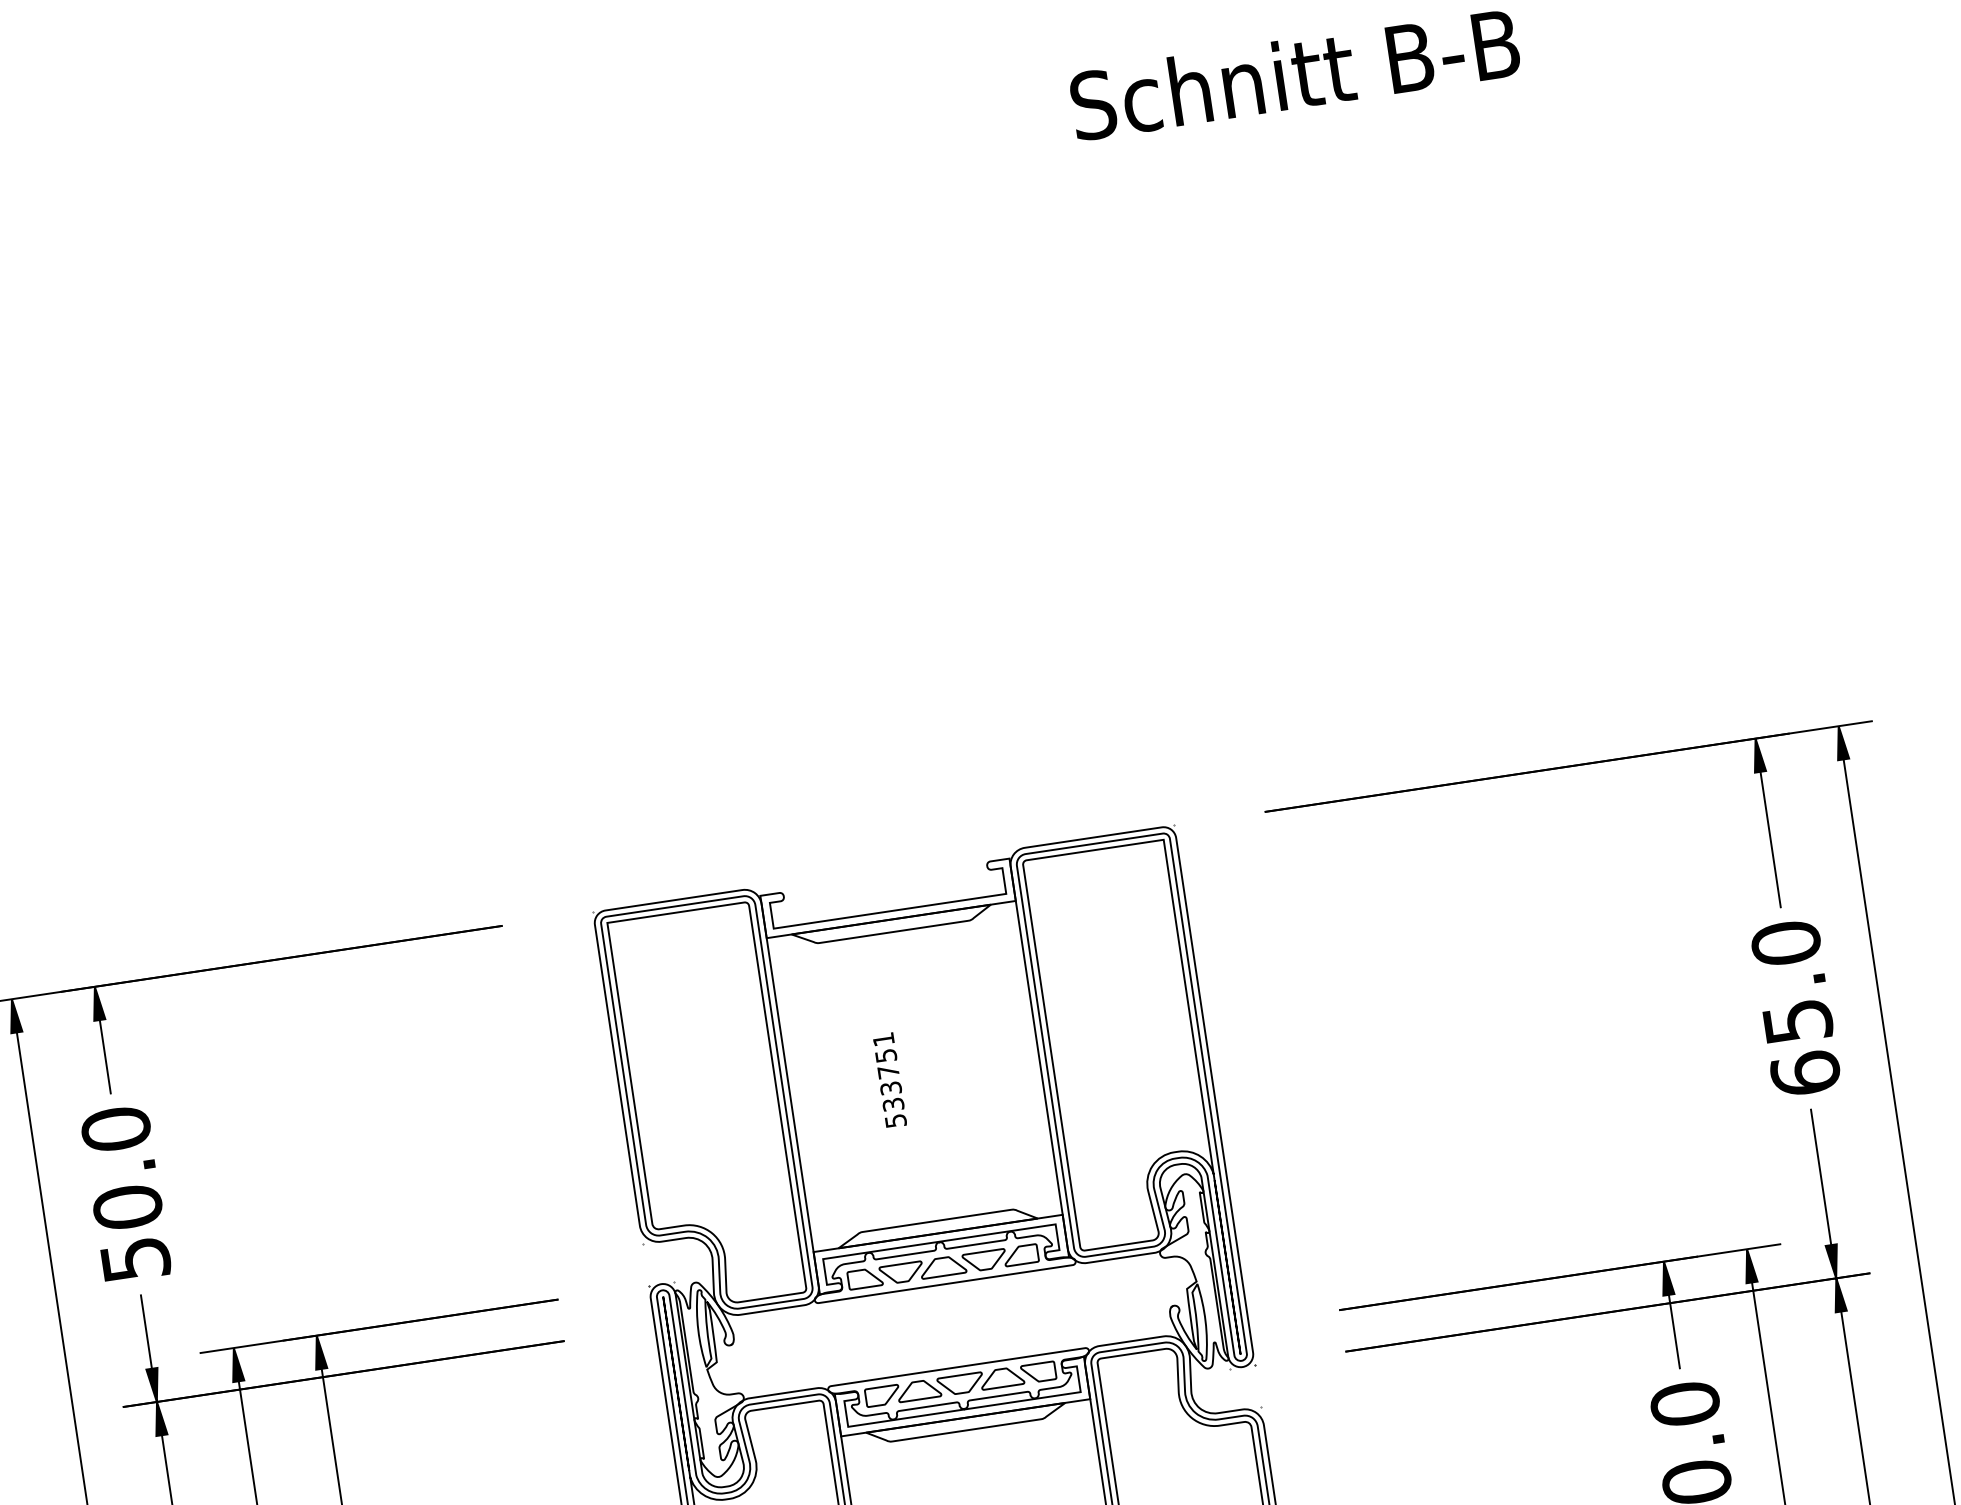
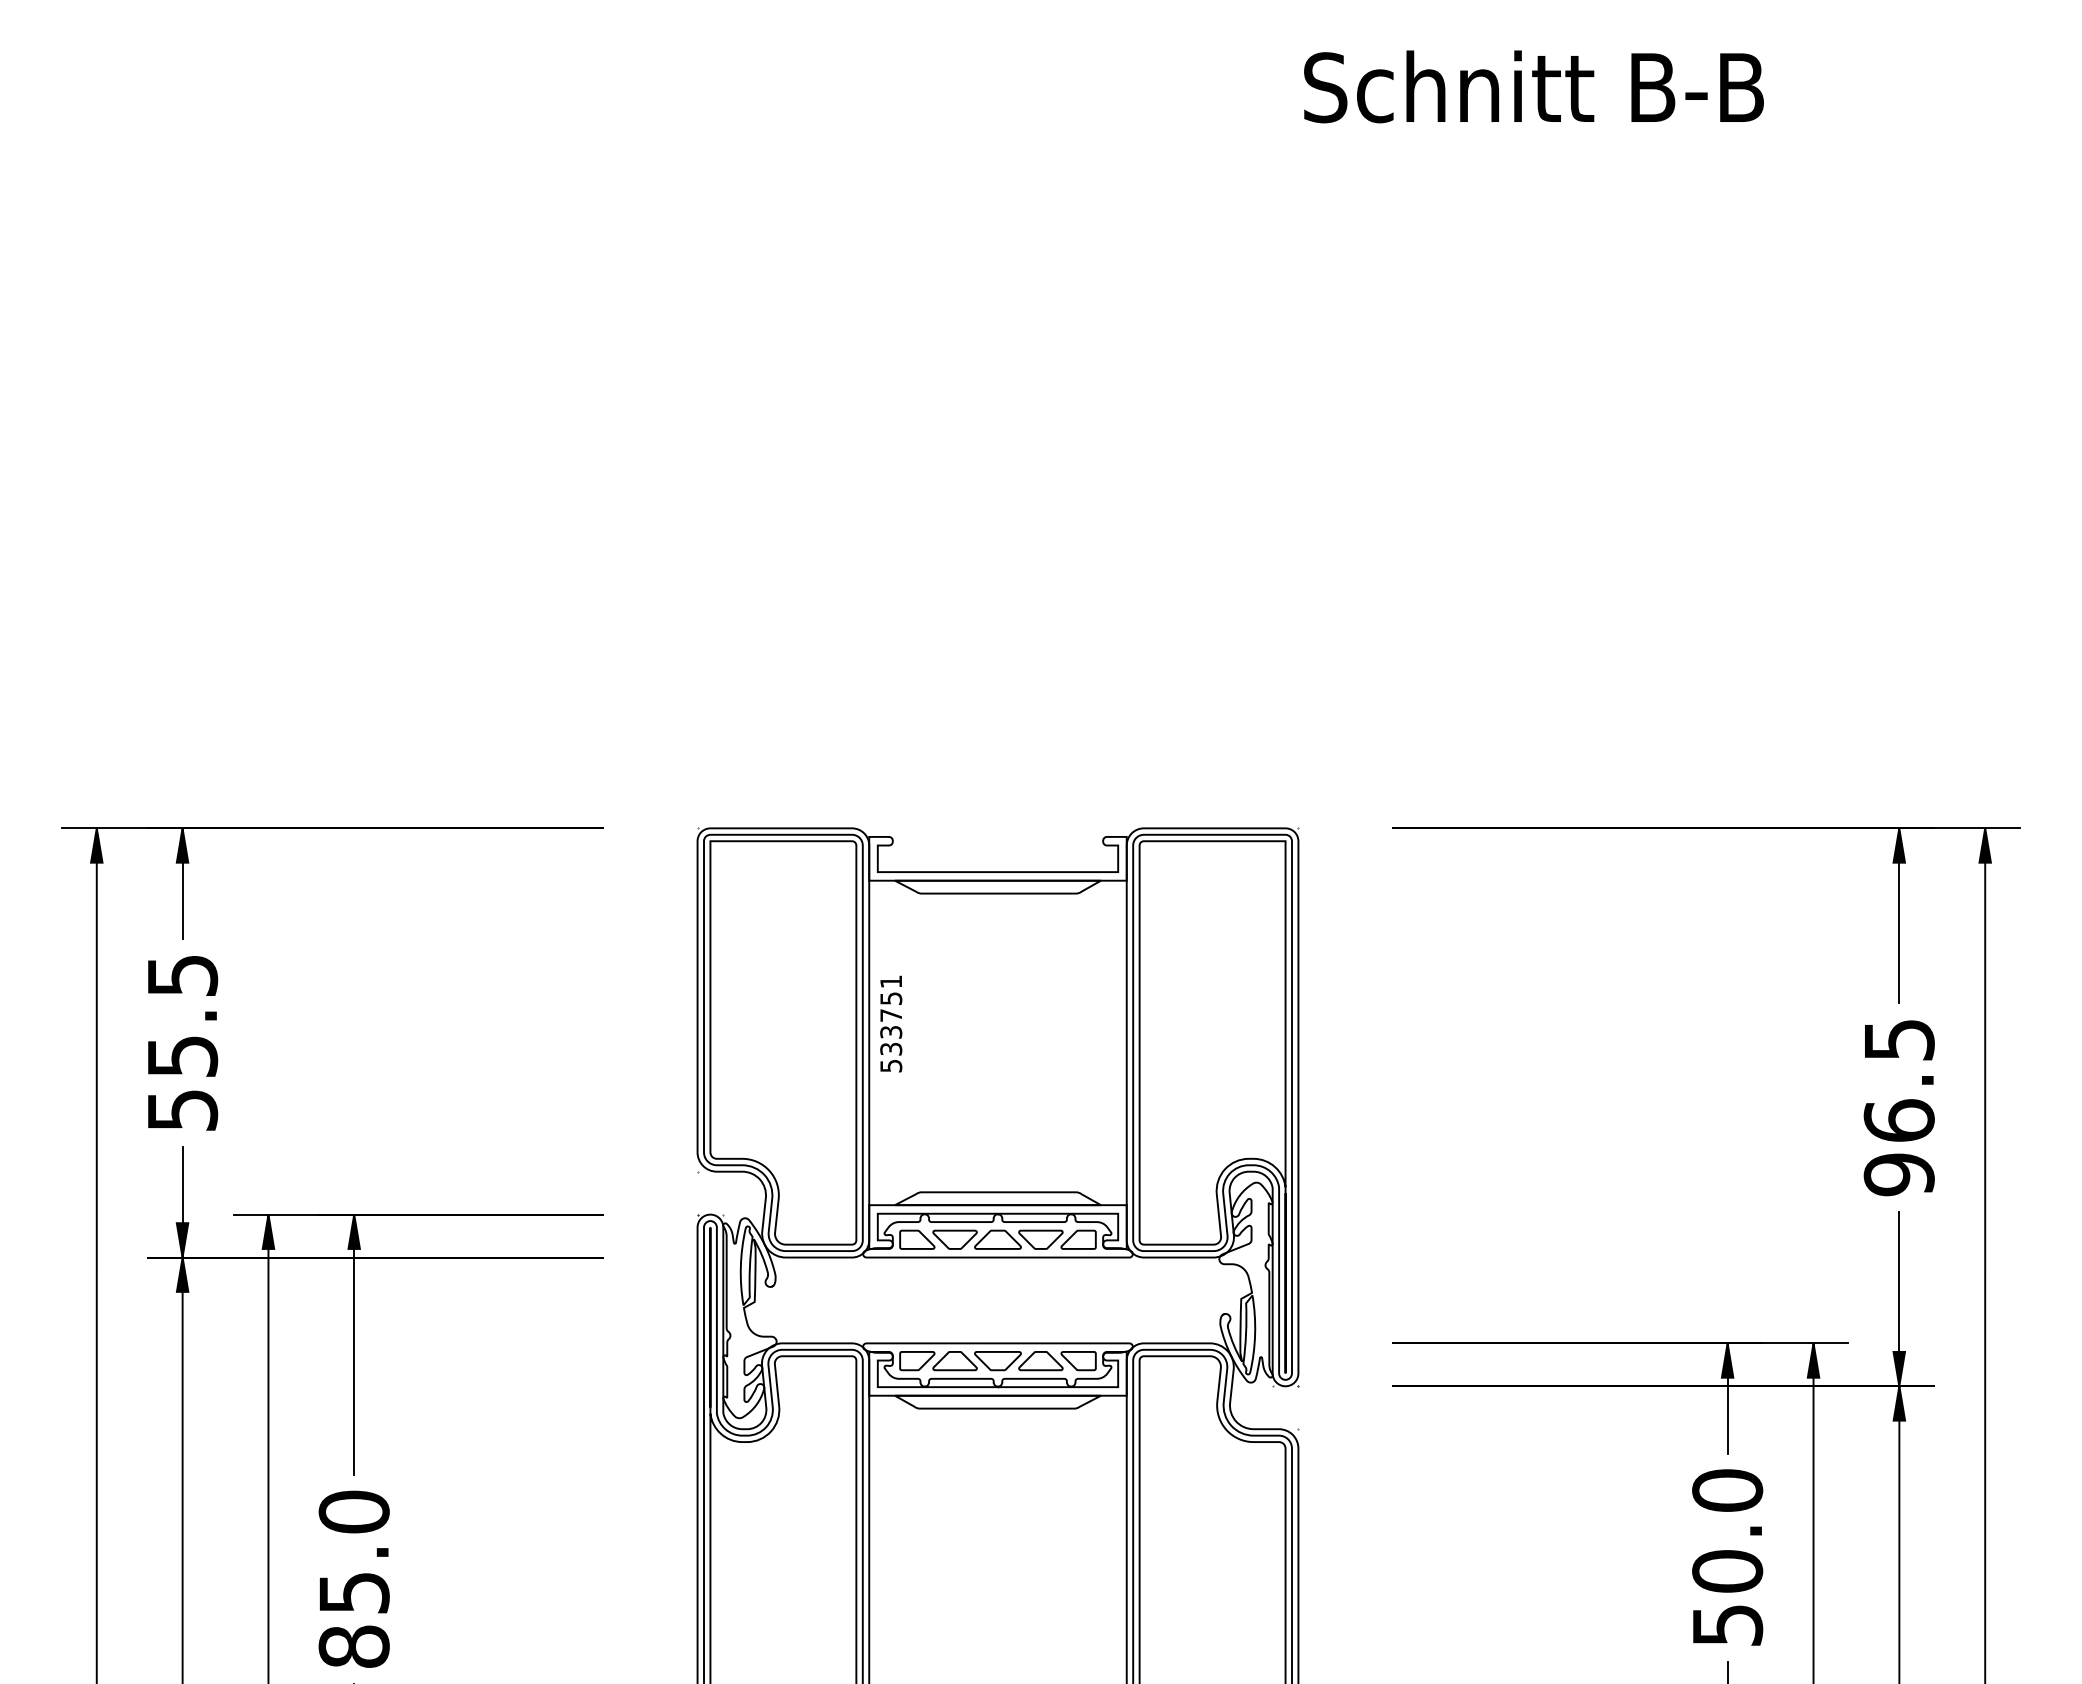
text: (1795, 1008) -> (1898, 1107), 65.0 -> 96.5
text: (889, 1079) -> (891, 1023), moved
text: (121, 1167) -> (182, 1015), 50.0 -> 55.5

